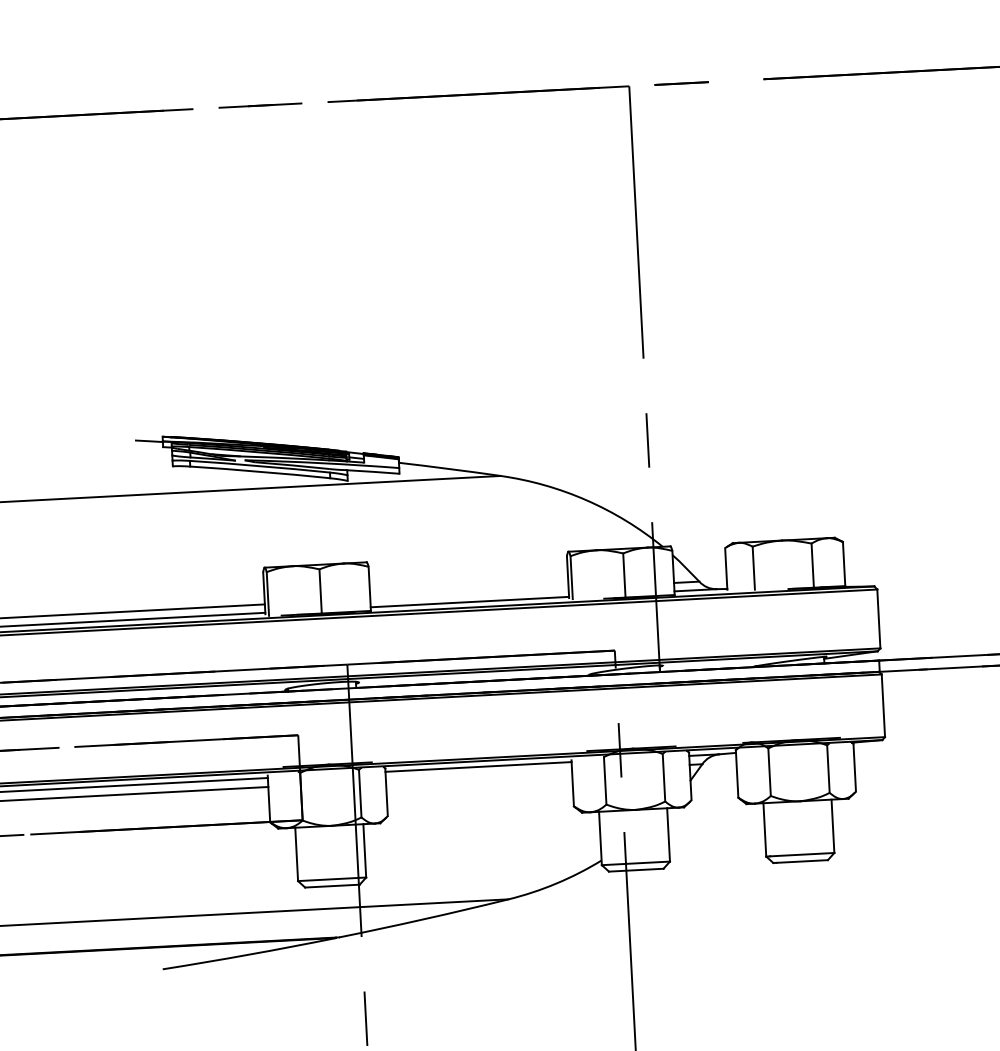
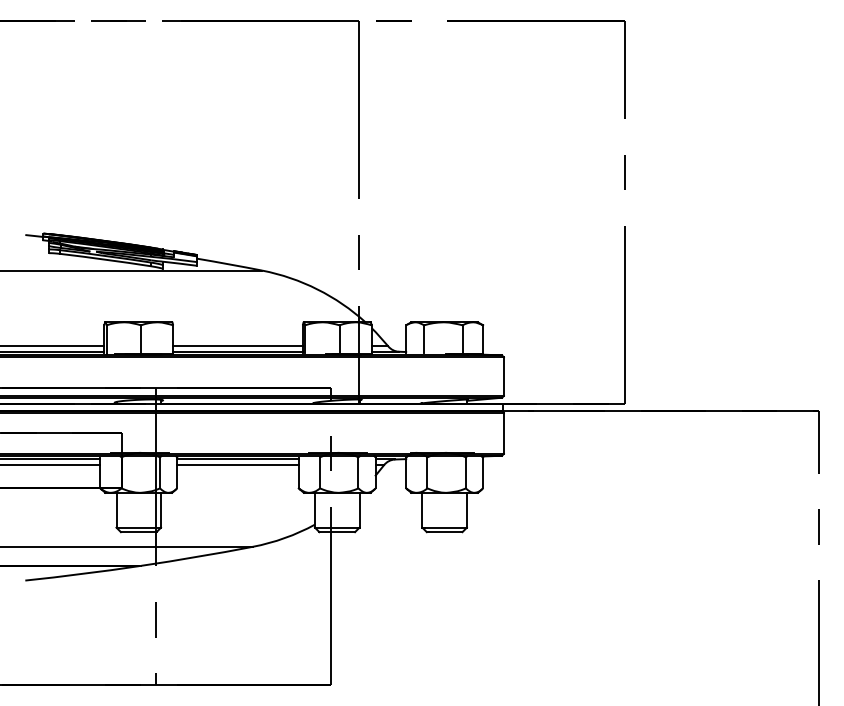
line: (468, 594) -> (237, 346), added
line: (478, 776) -> (237, 465), added

